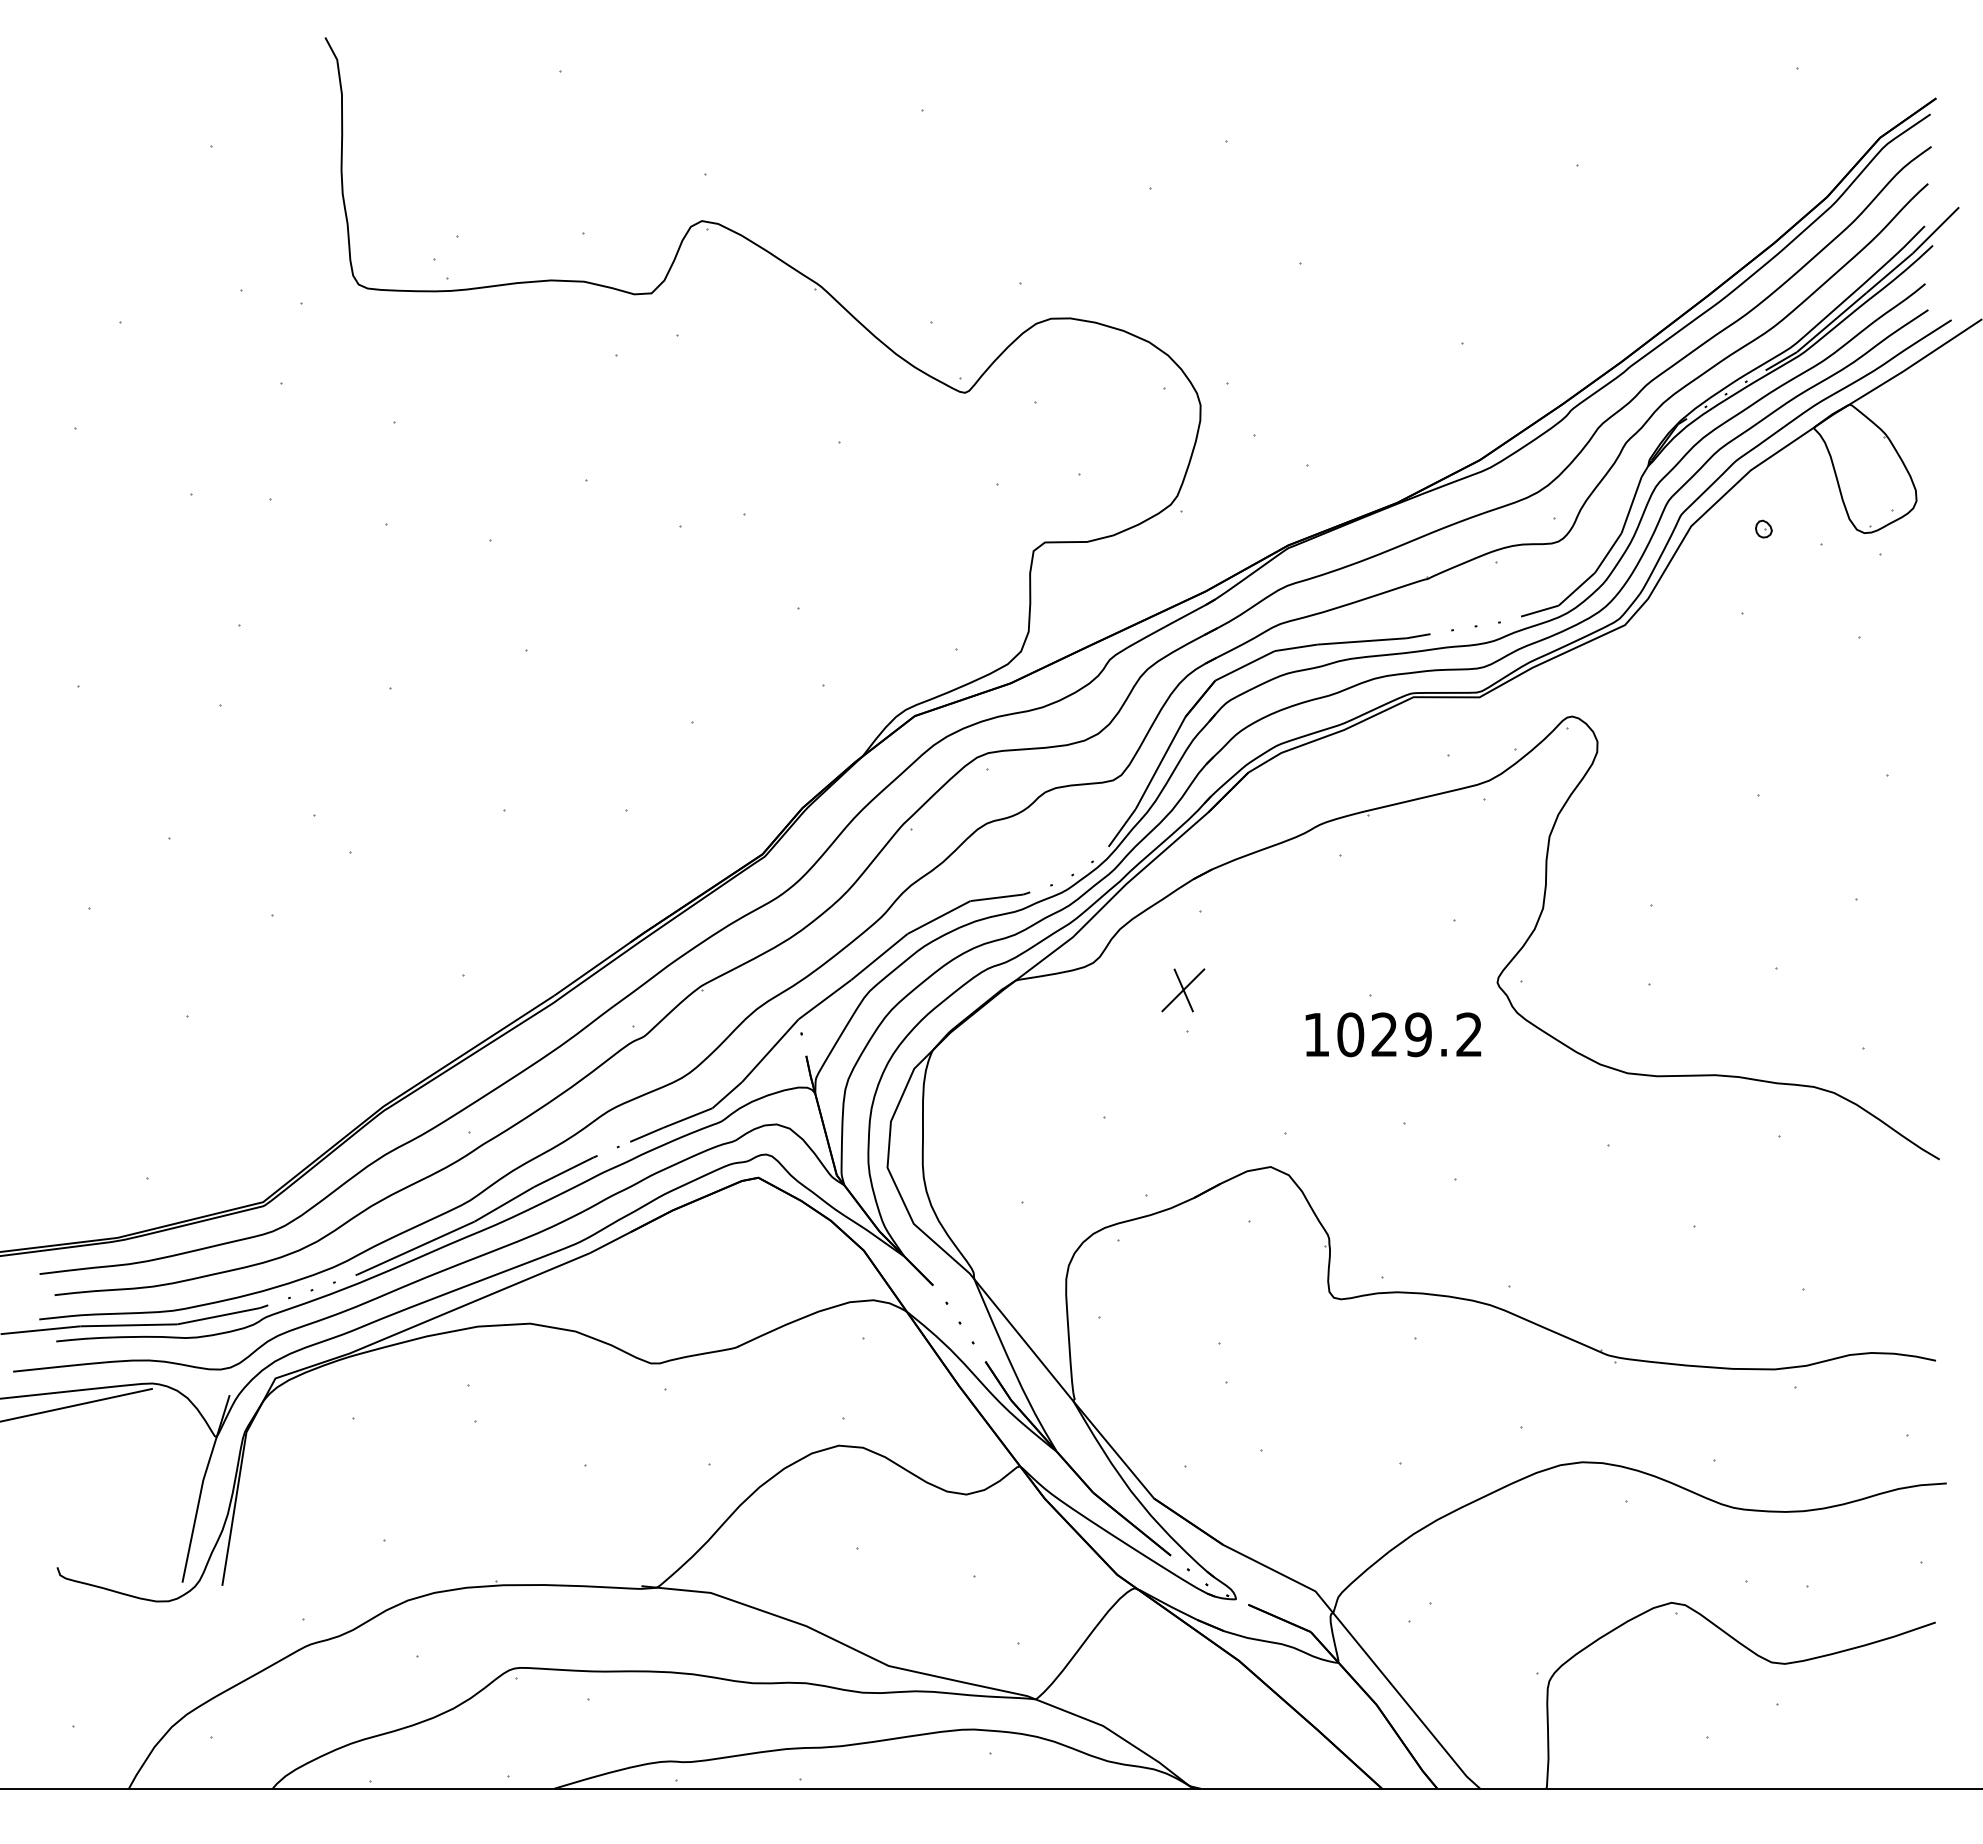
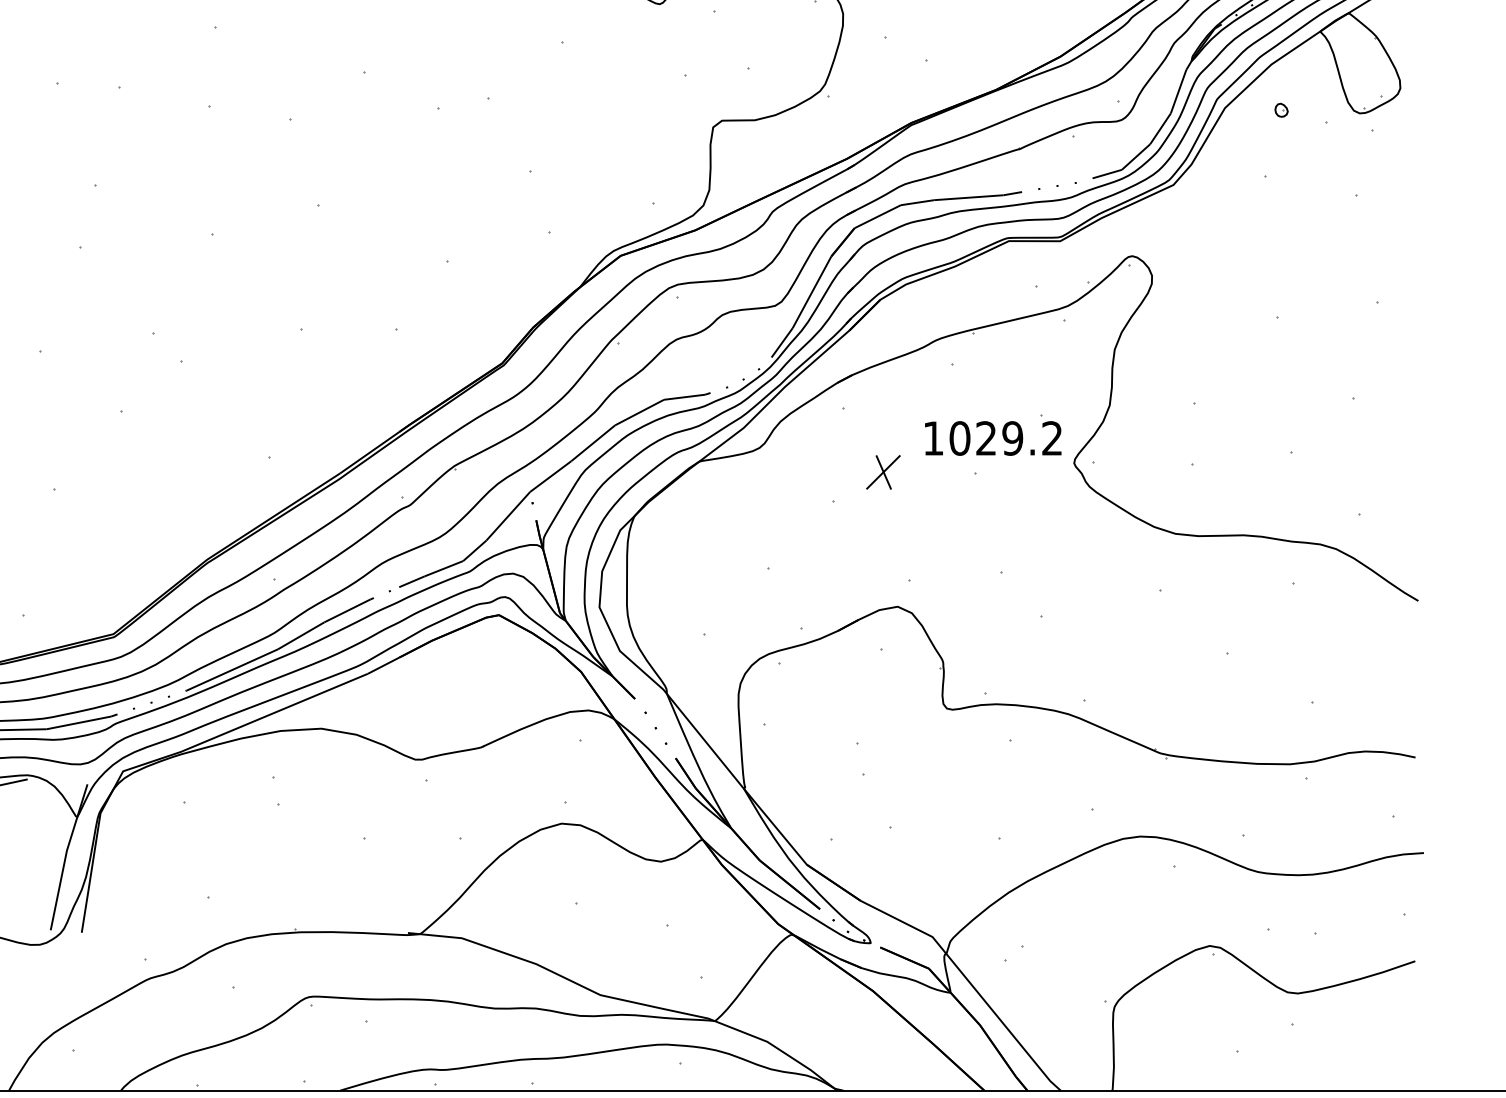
part: (1183, 990) -> (883, 472), moved
text: (1393, 1034) -> (993, 438), moved

